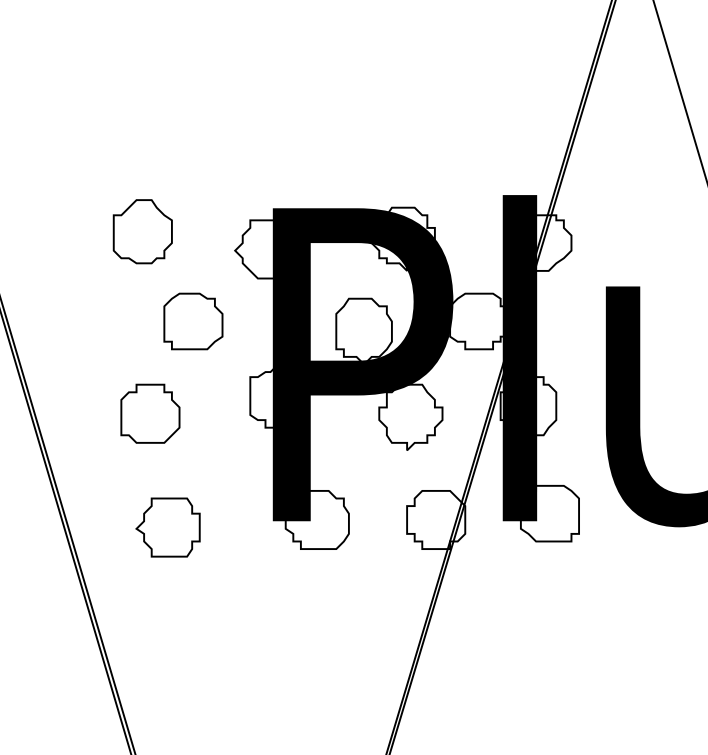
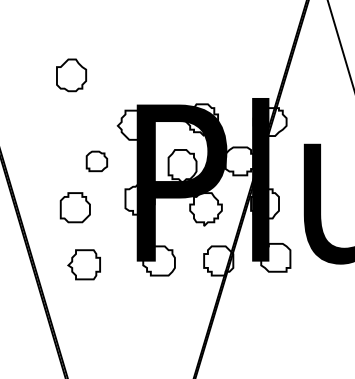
part: (142, 231) -> (71, 75), moved
part: (192, 321) -> (96, 161), size x0.7

